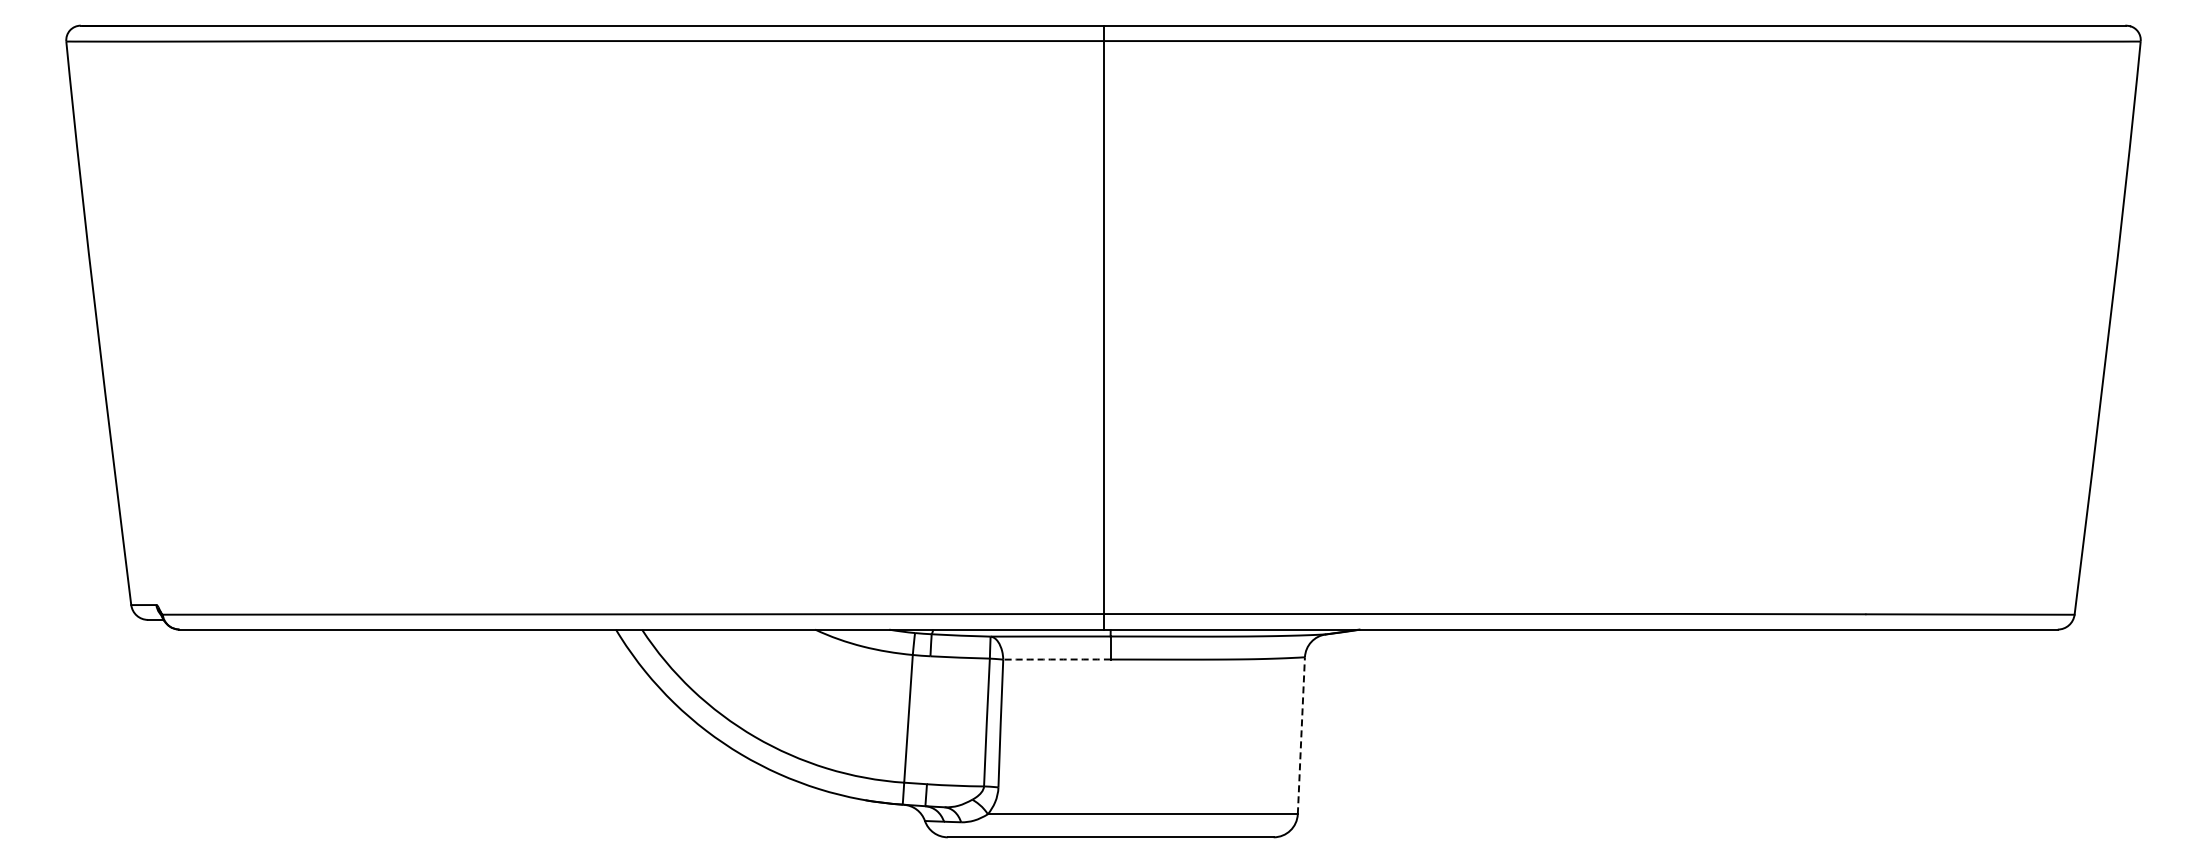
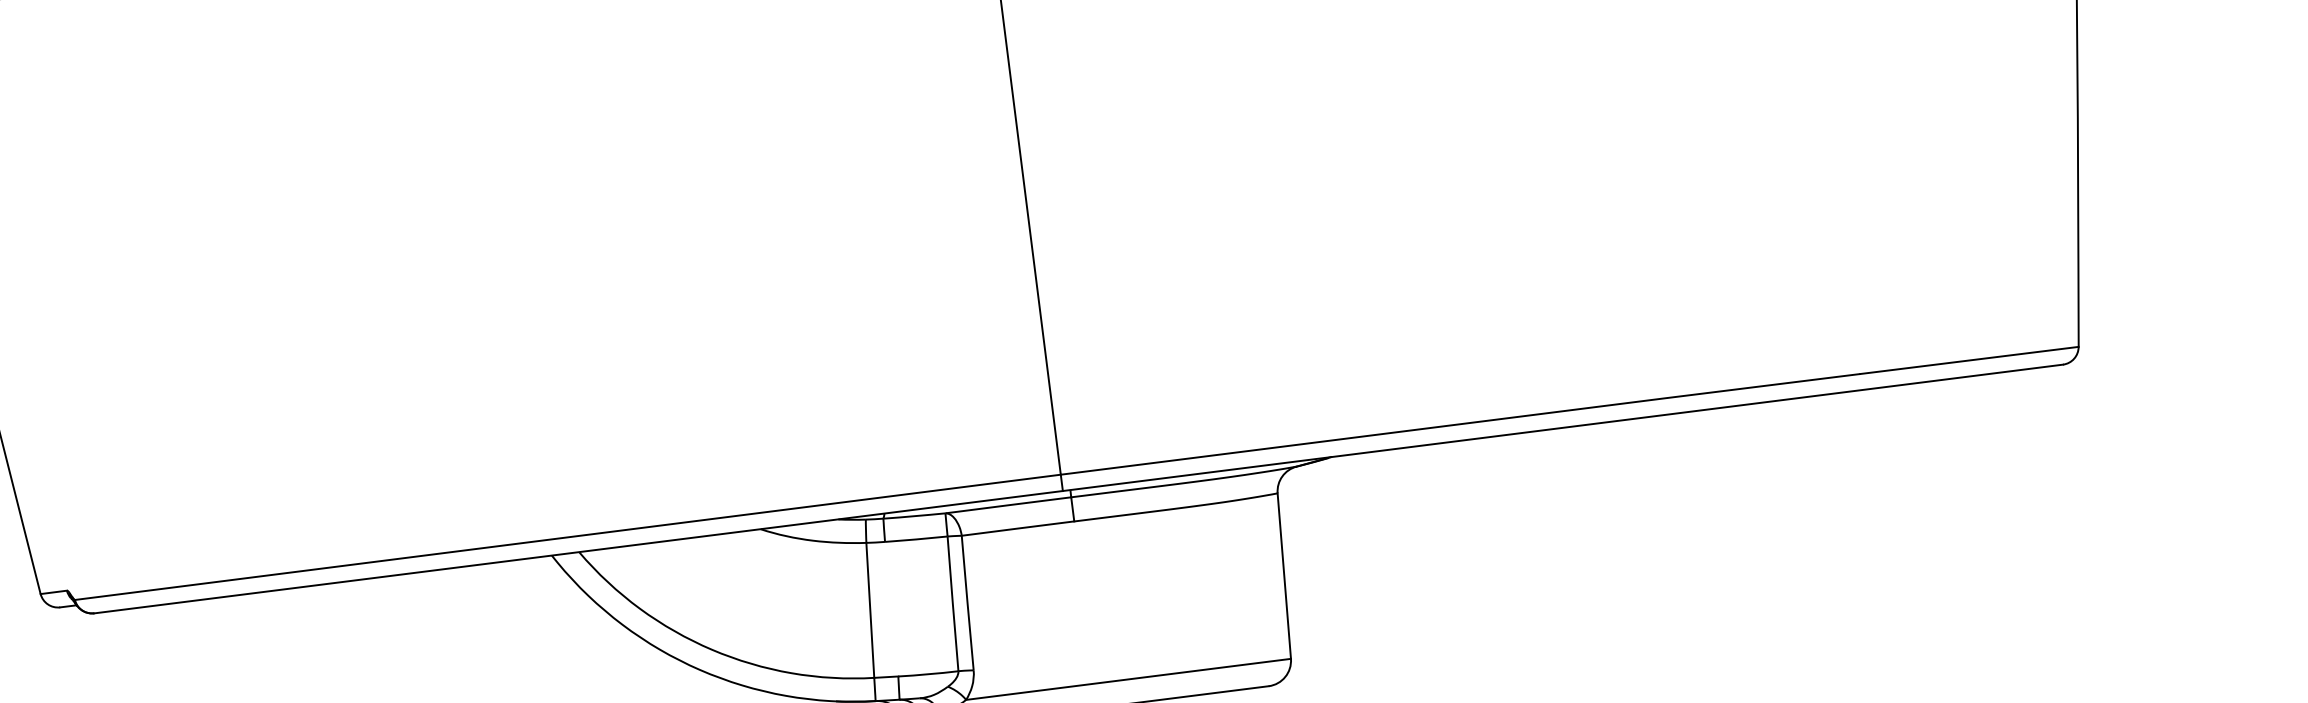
arc: (1056, 659) -> (1017, 528), dashed -> solid
line: (1301, 735) -> (1284, 575), dashed -> solid

